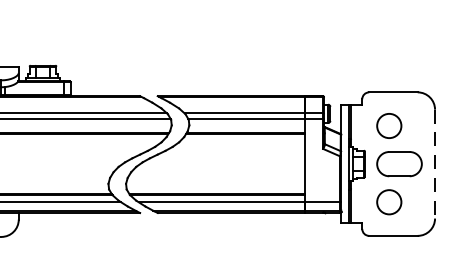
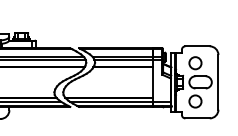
line: (435, 164) -> (218, 82), dashed -> solid

